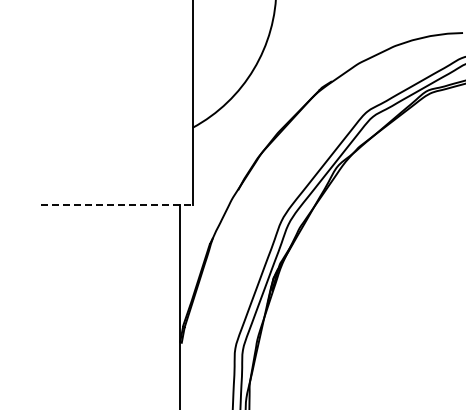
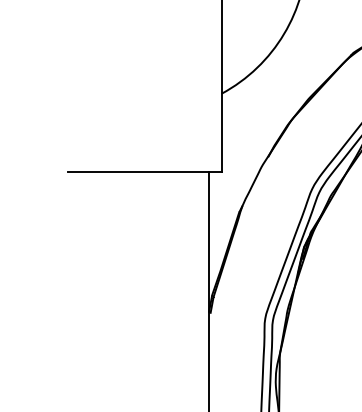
line: (117, 204) -> (145, 171), dashed -> solid

